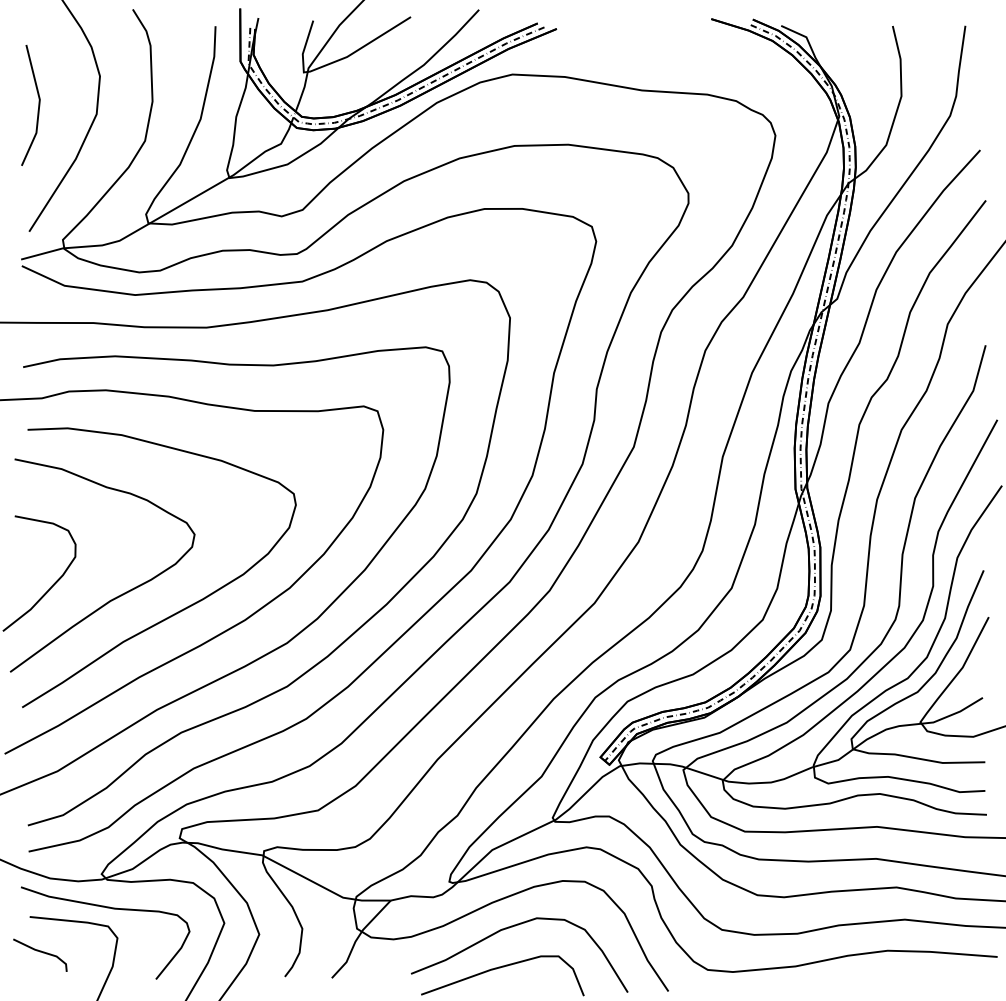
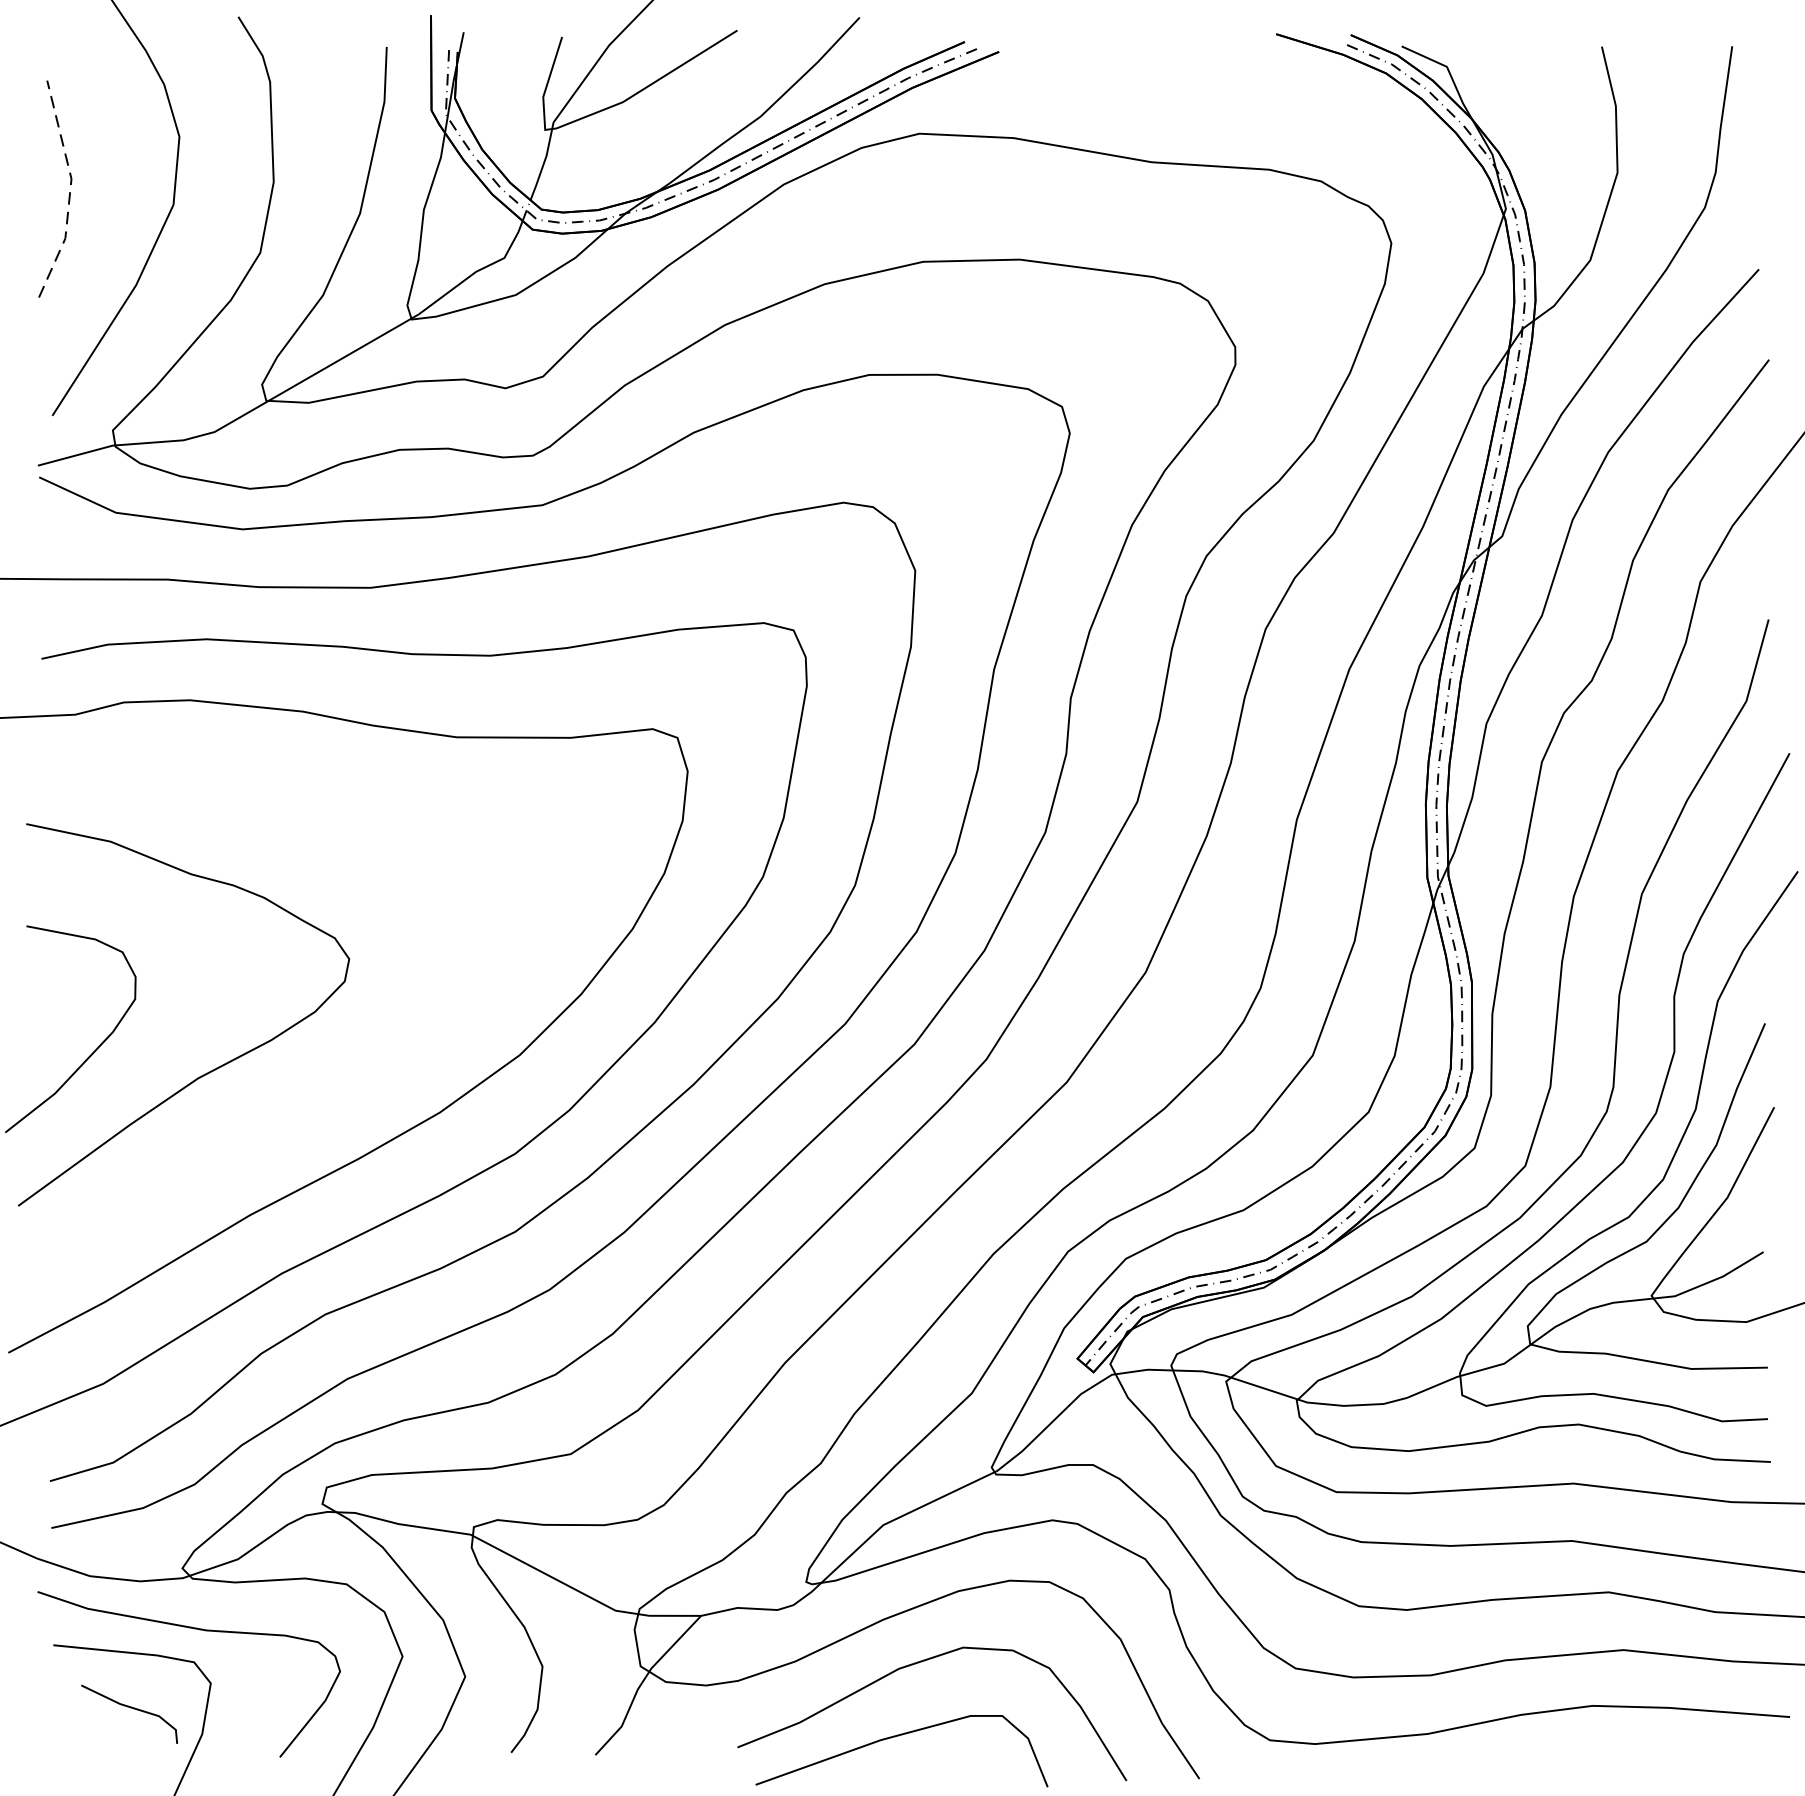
line: (39, 106) -> (70, 191), solid -> dashed
curve: (181, 609) -> (325, 1093), removed
line: (40, 952) -> (130, 1709), moved

